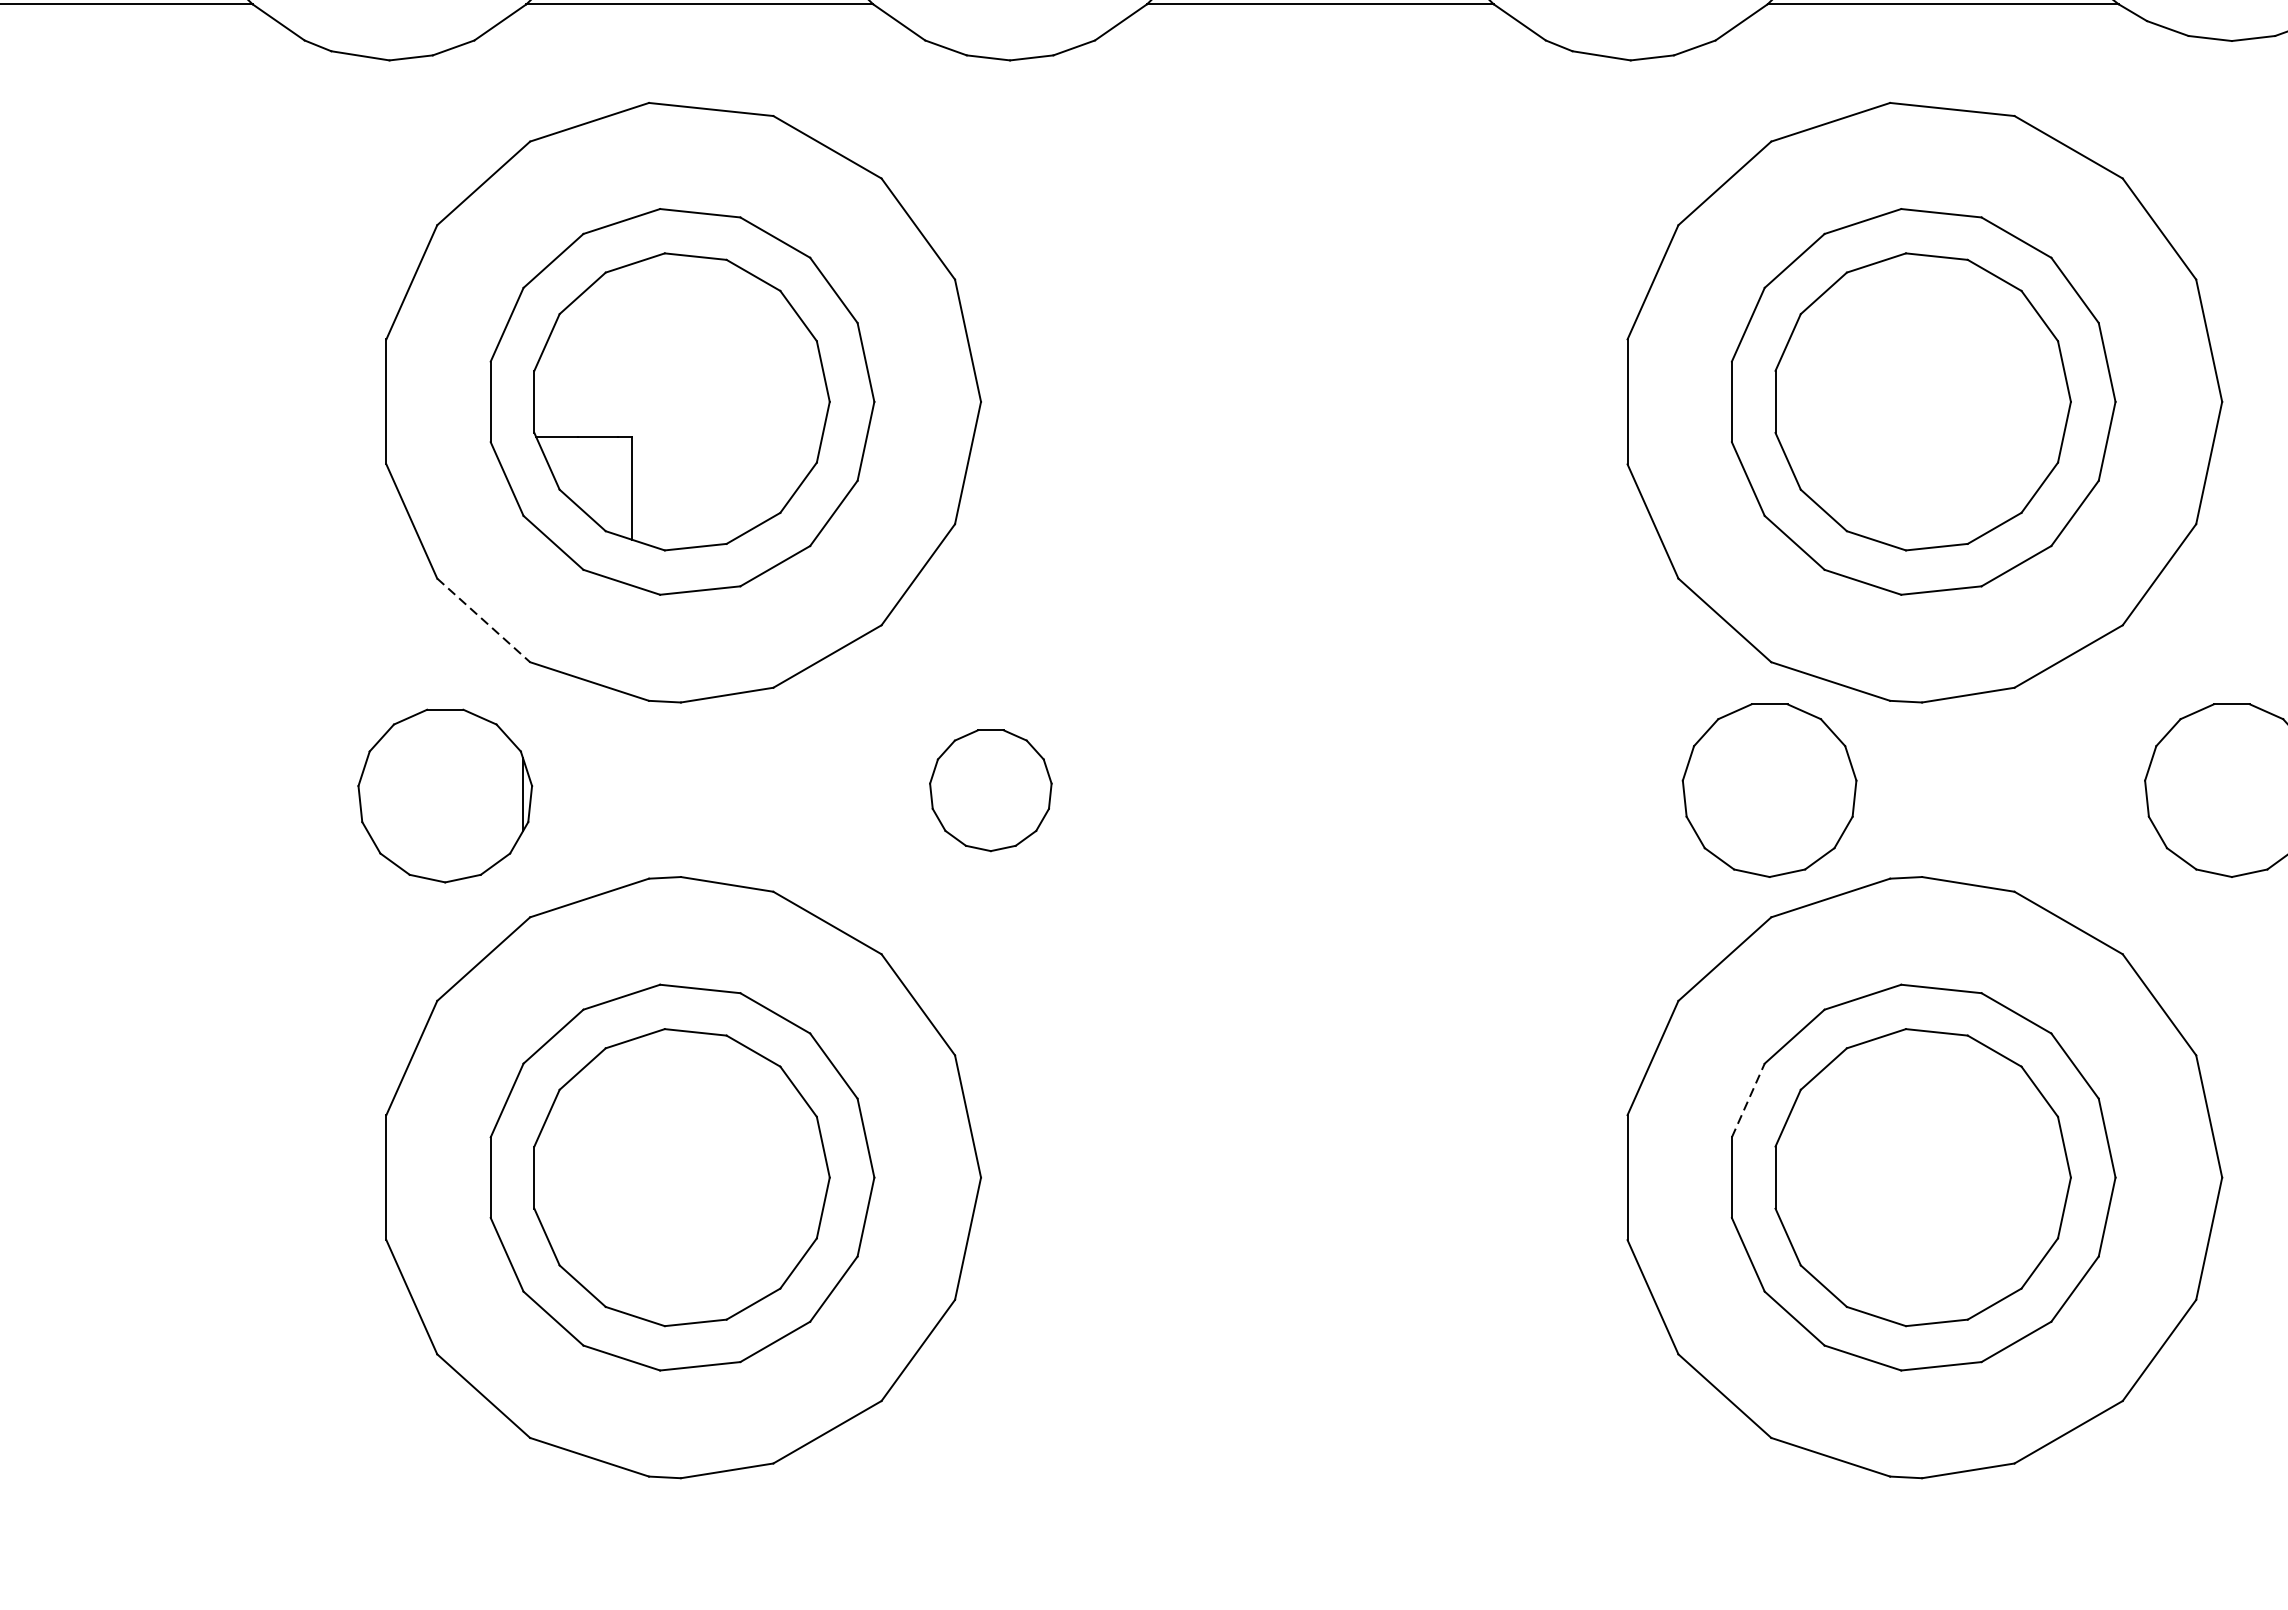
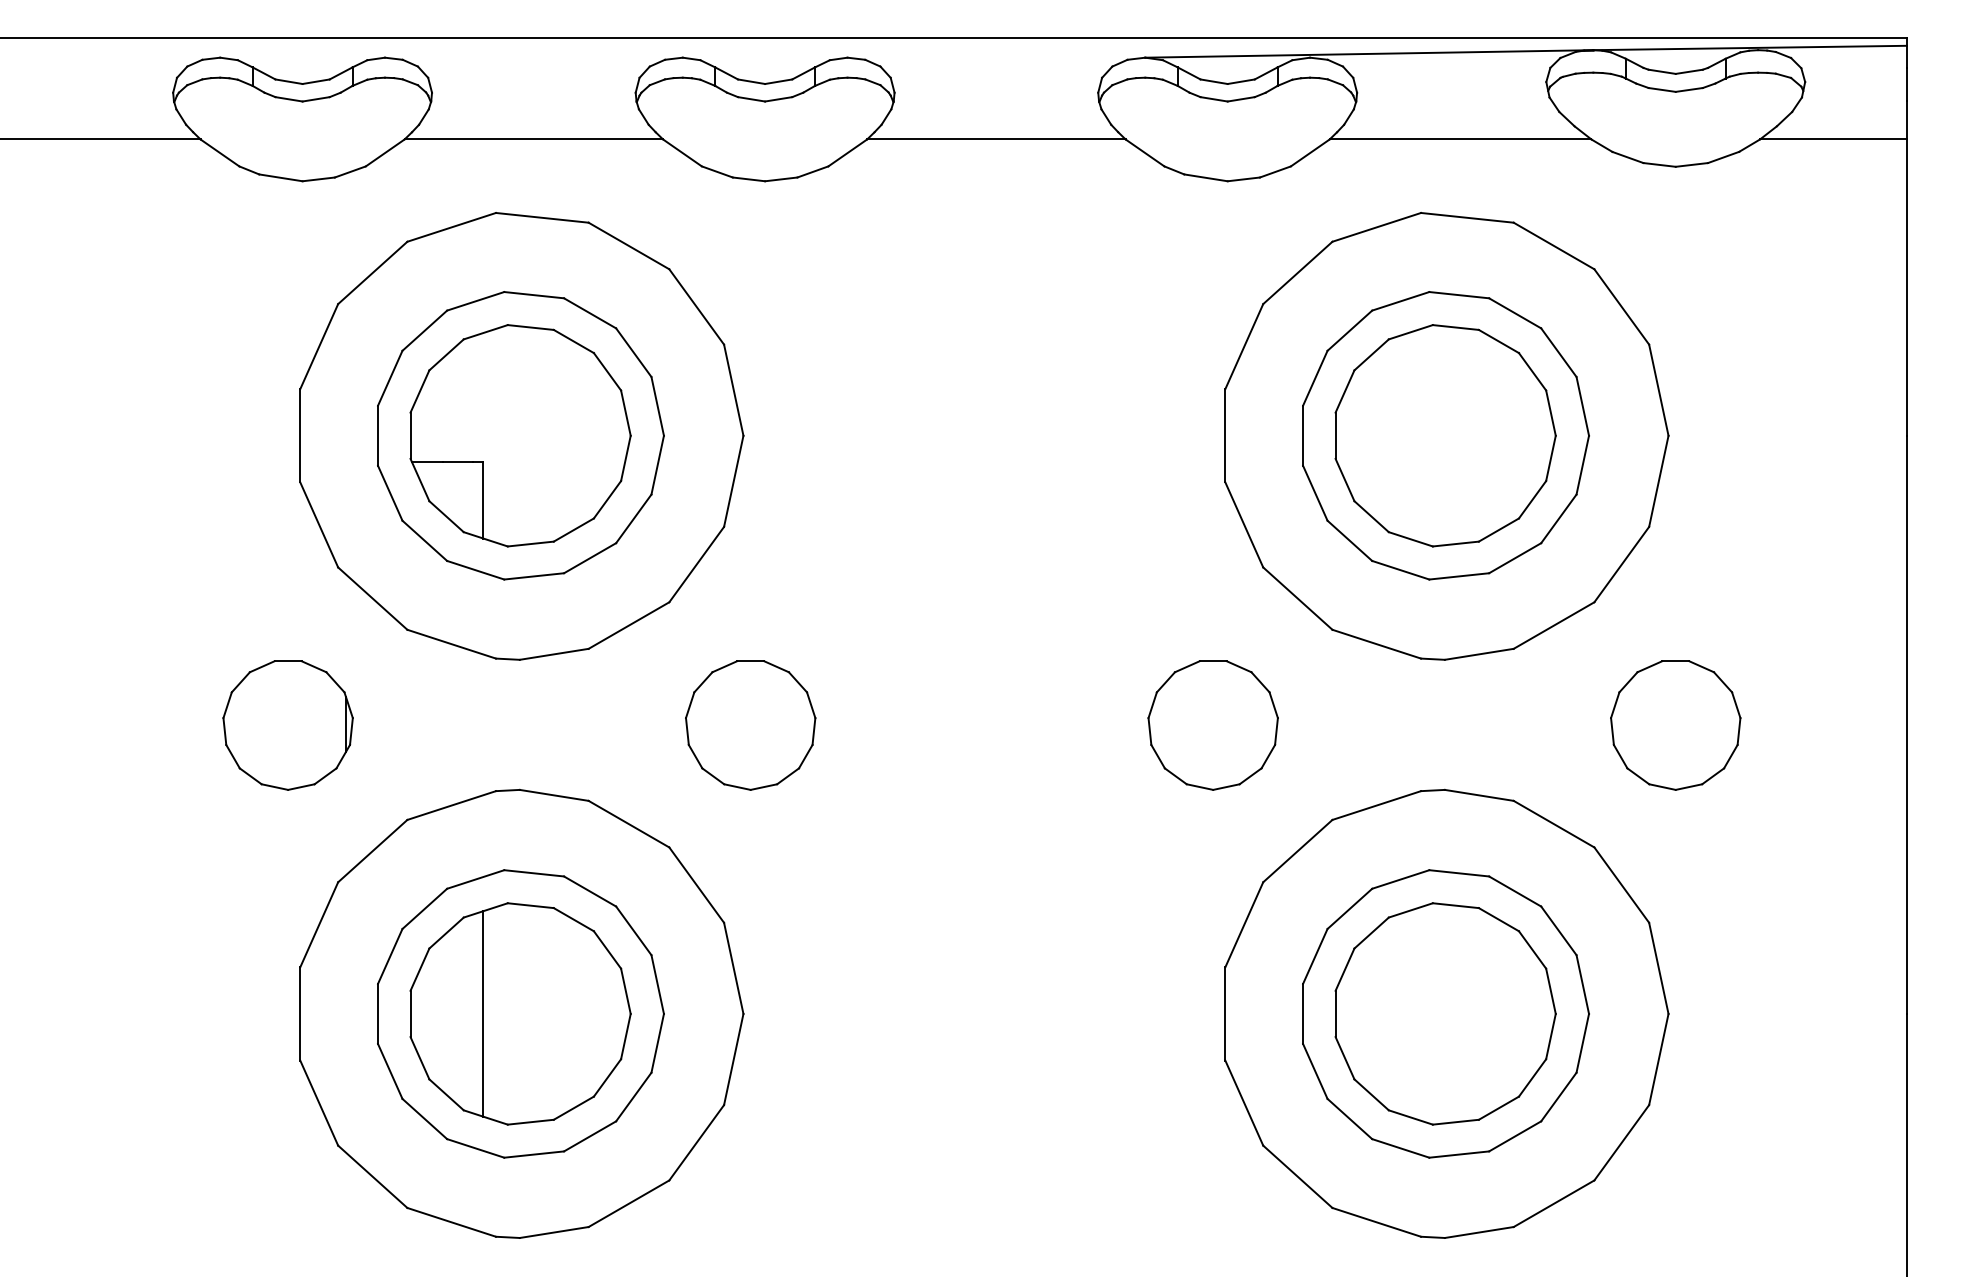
line: (483, 620) -> (372, 598), dashed -> solid
part: (990, 790) -> (750, 725), size x1.43
part: (1768, 790) -> (1212, 725), moved
part: (444, 795) -> (287, 725), moved
line: (1748, 1099) -> (1315, 955), dashed -> solid
line: (632, 1177) -> (483, 1013), added

